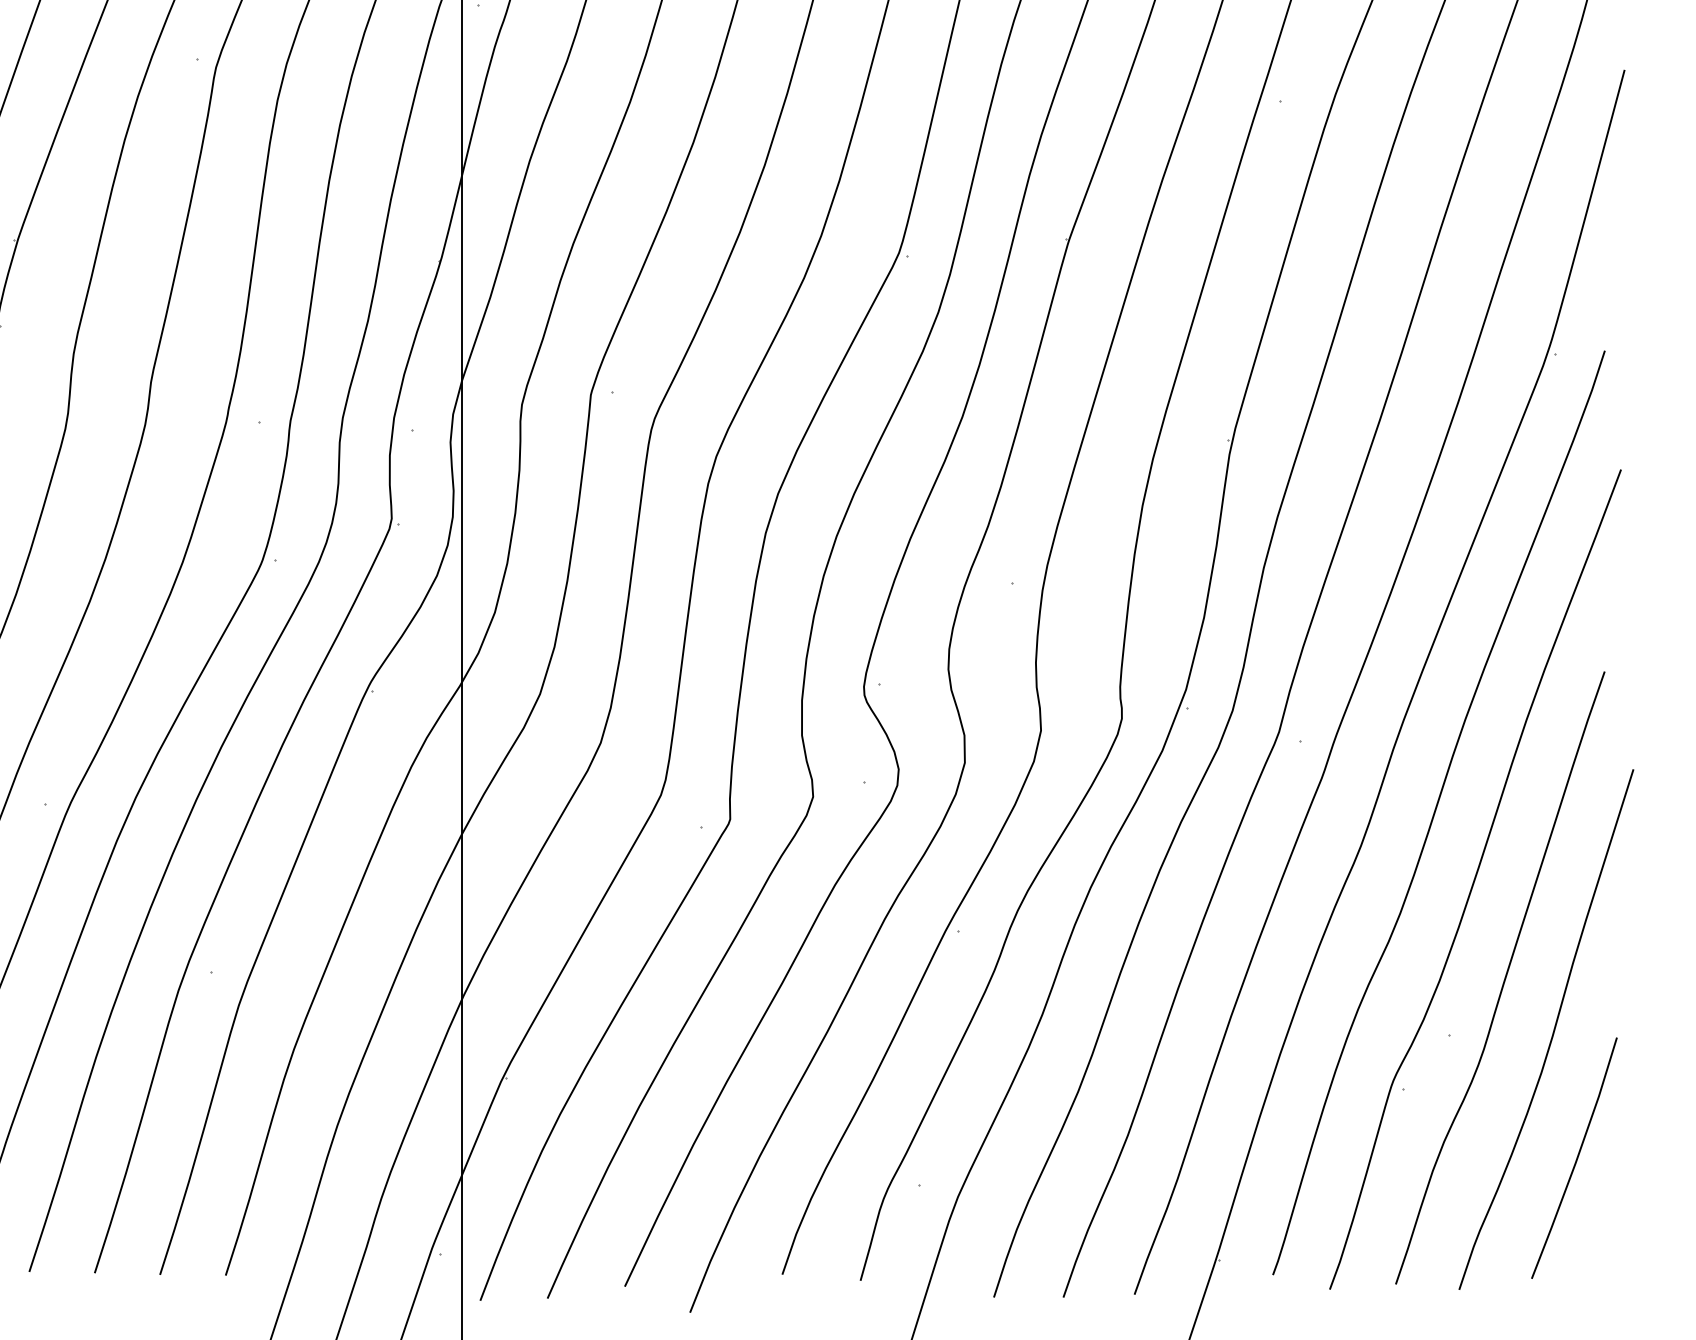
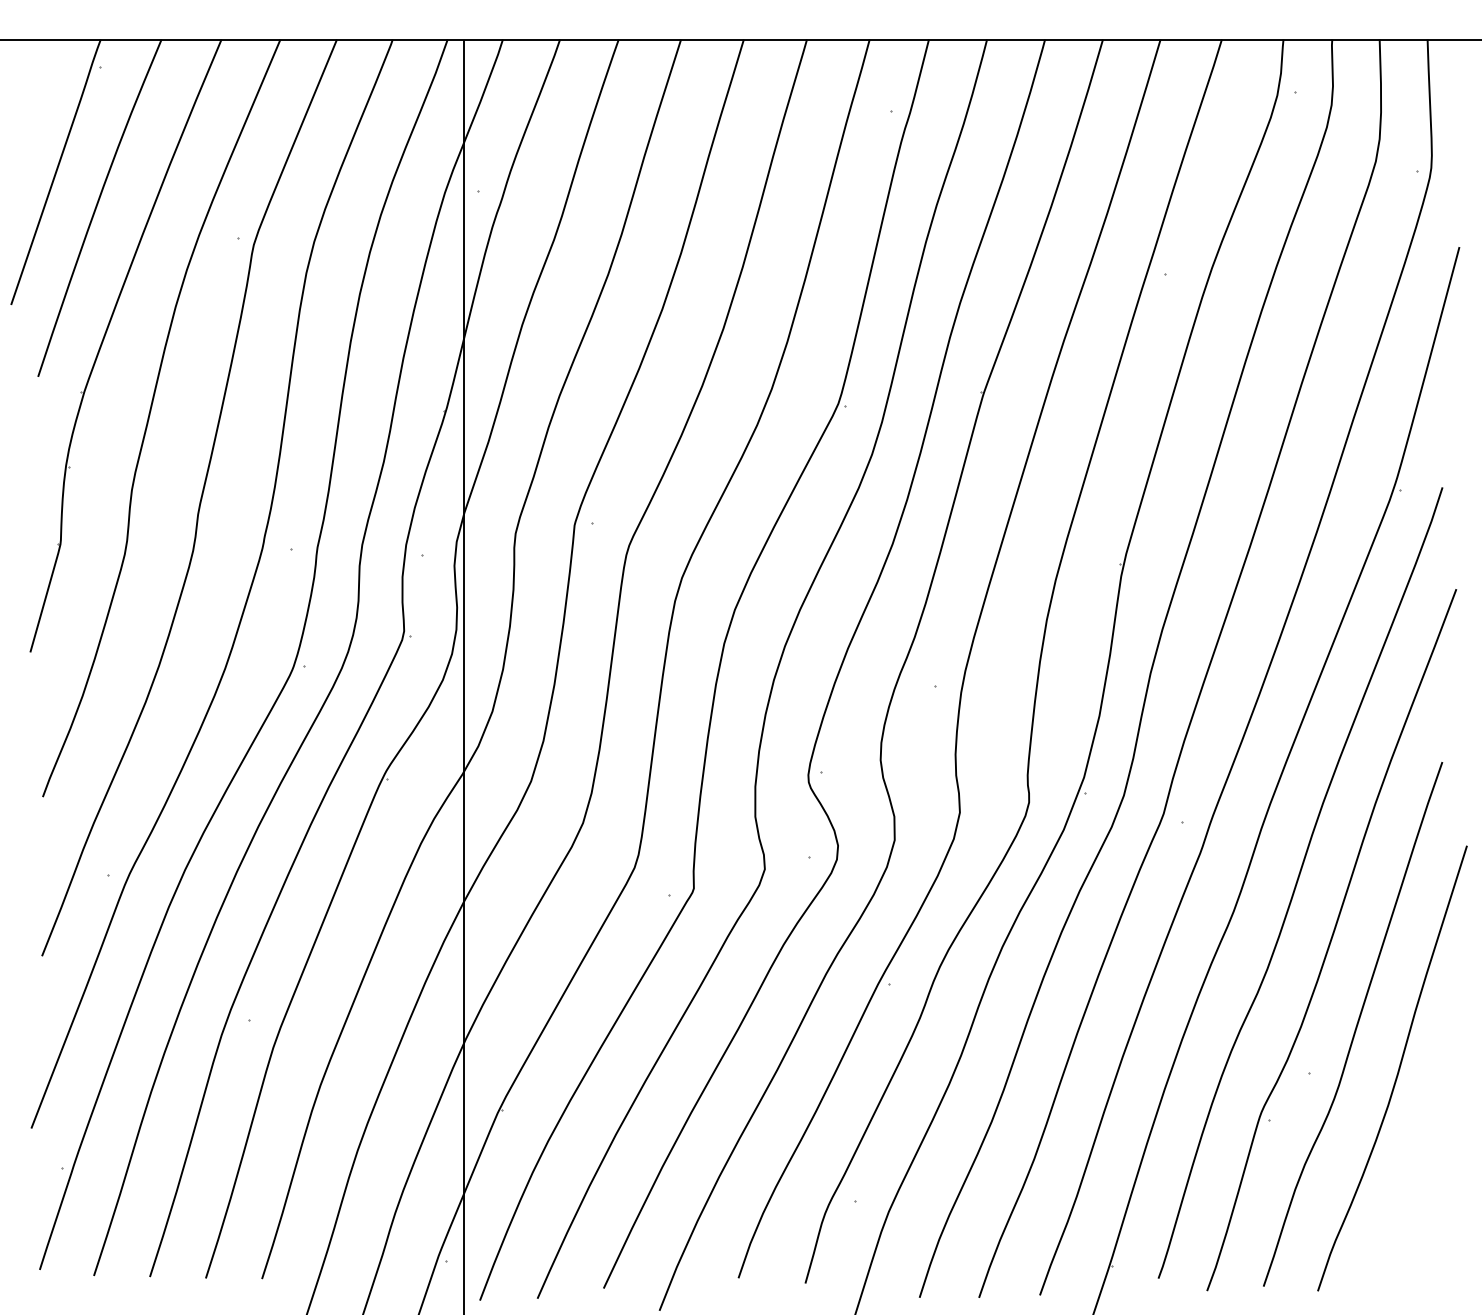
line: (1575, 1159) -> (1417, 1179), removed

